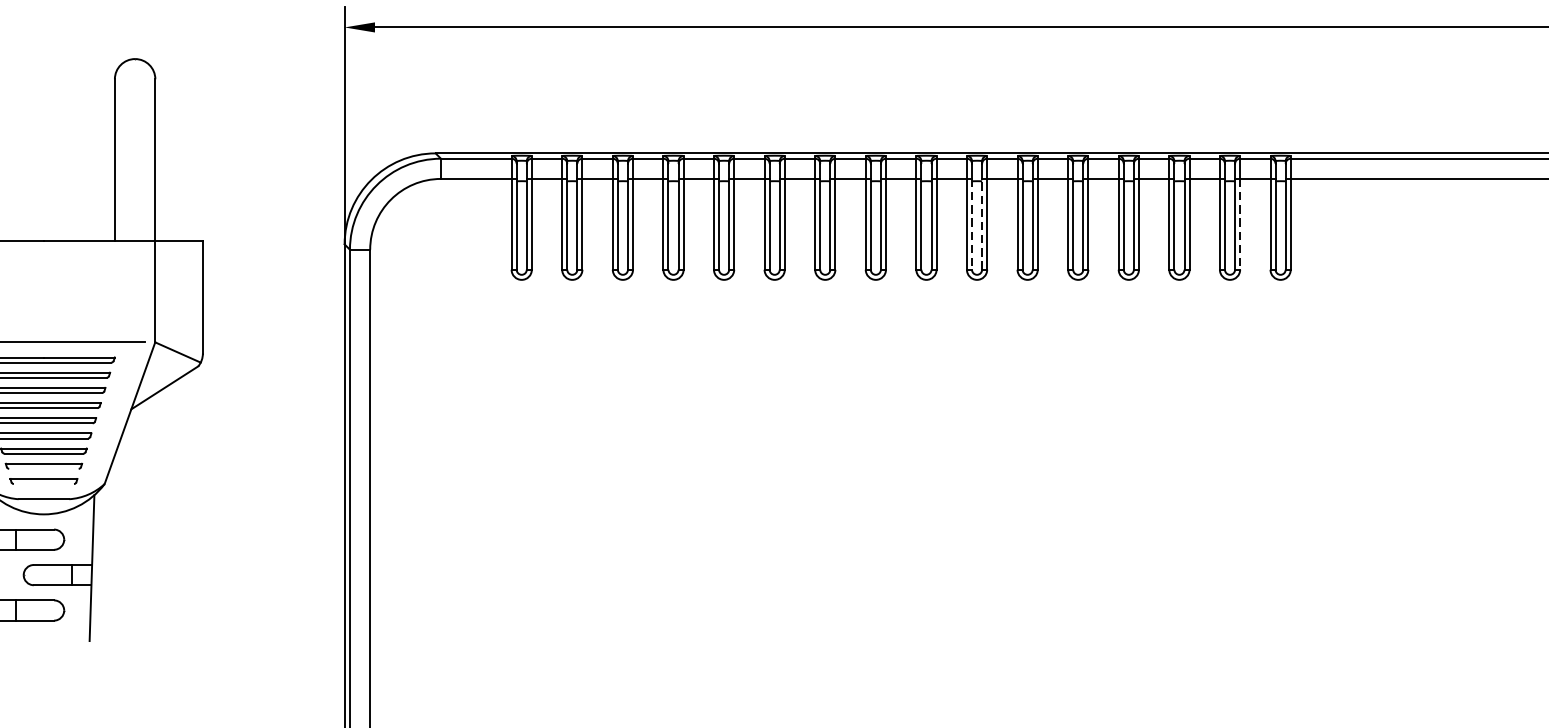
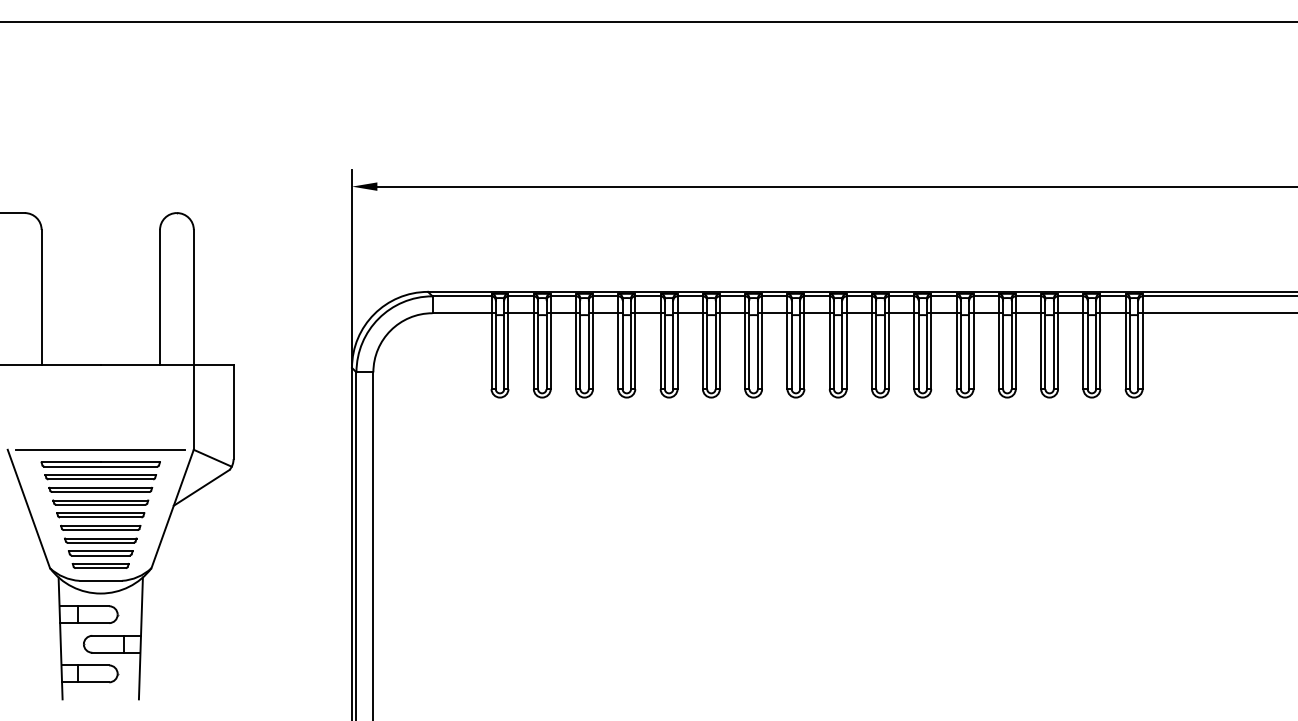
line: (972, 224) -> (876, 351), dashed -> solid
line: (981, 224) -> (884, 351), dashed -> solid
line: (1240, 224) -> (1100, 351), dashed -> solid
line: (43, 468) -> (100, 555), added
line: (43, 484) -> (100, 568), added

